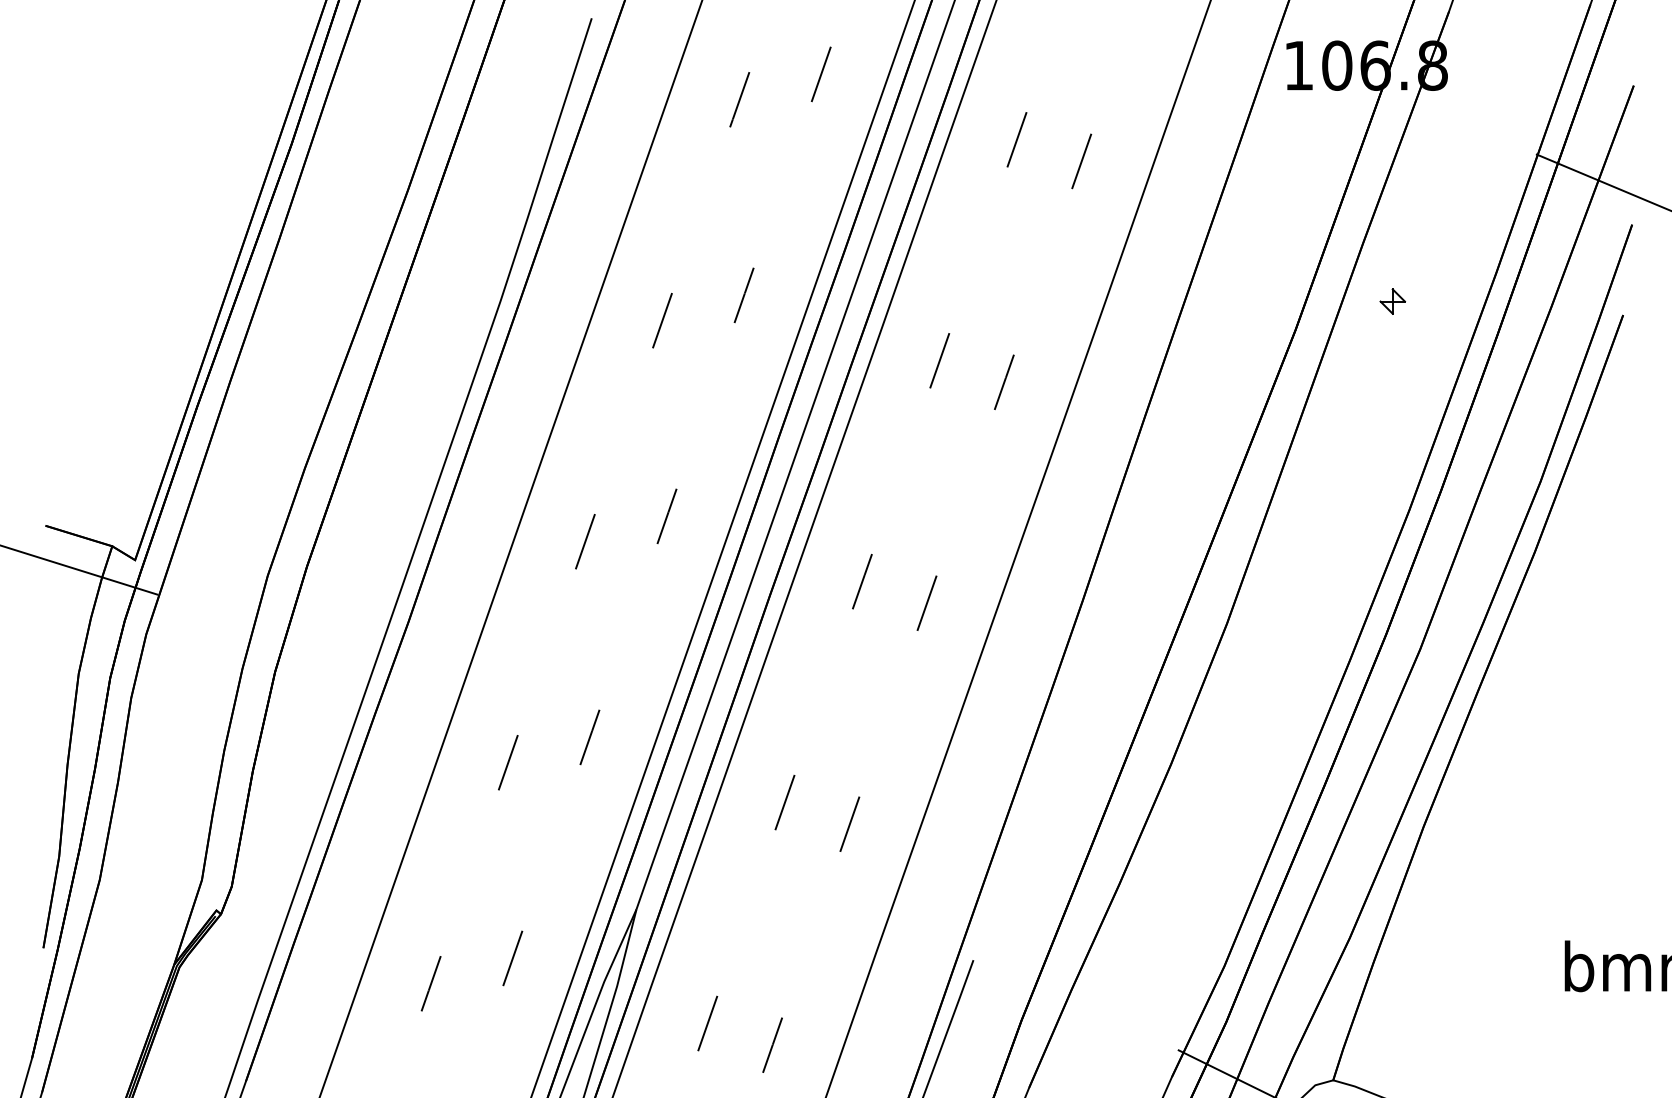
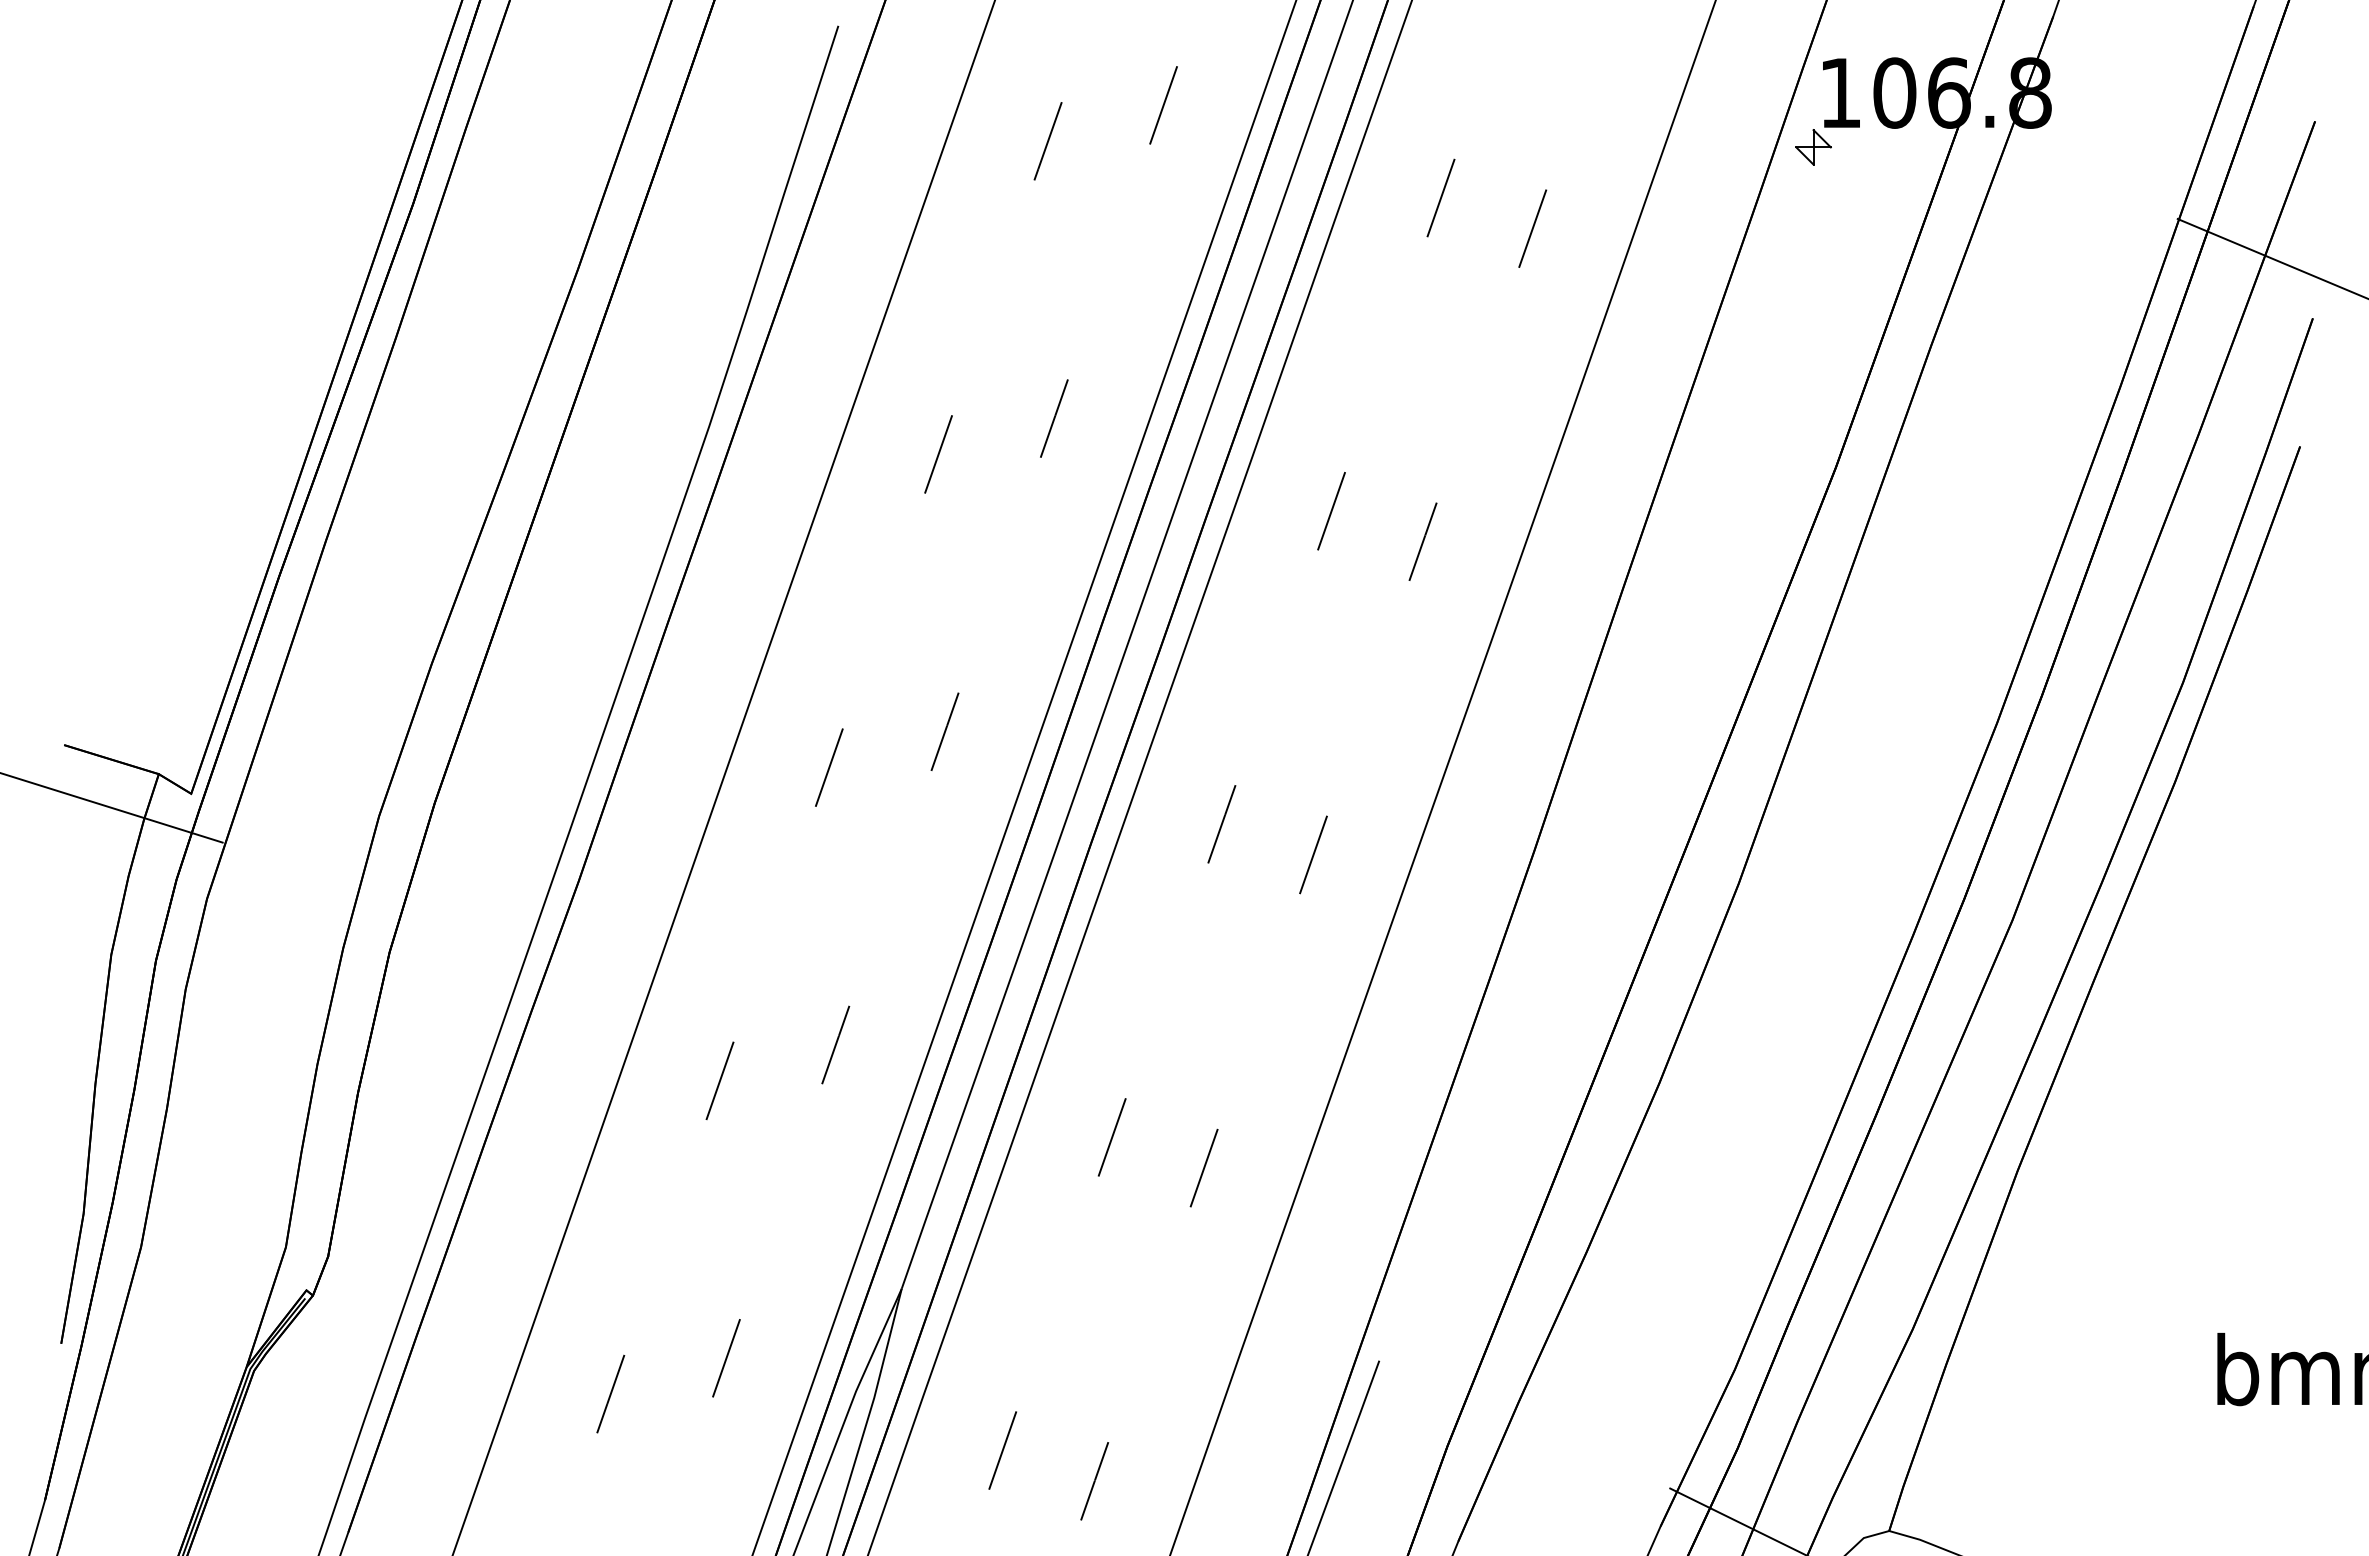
part: (1392, 301) -> (1813, 147), moved

